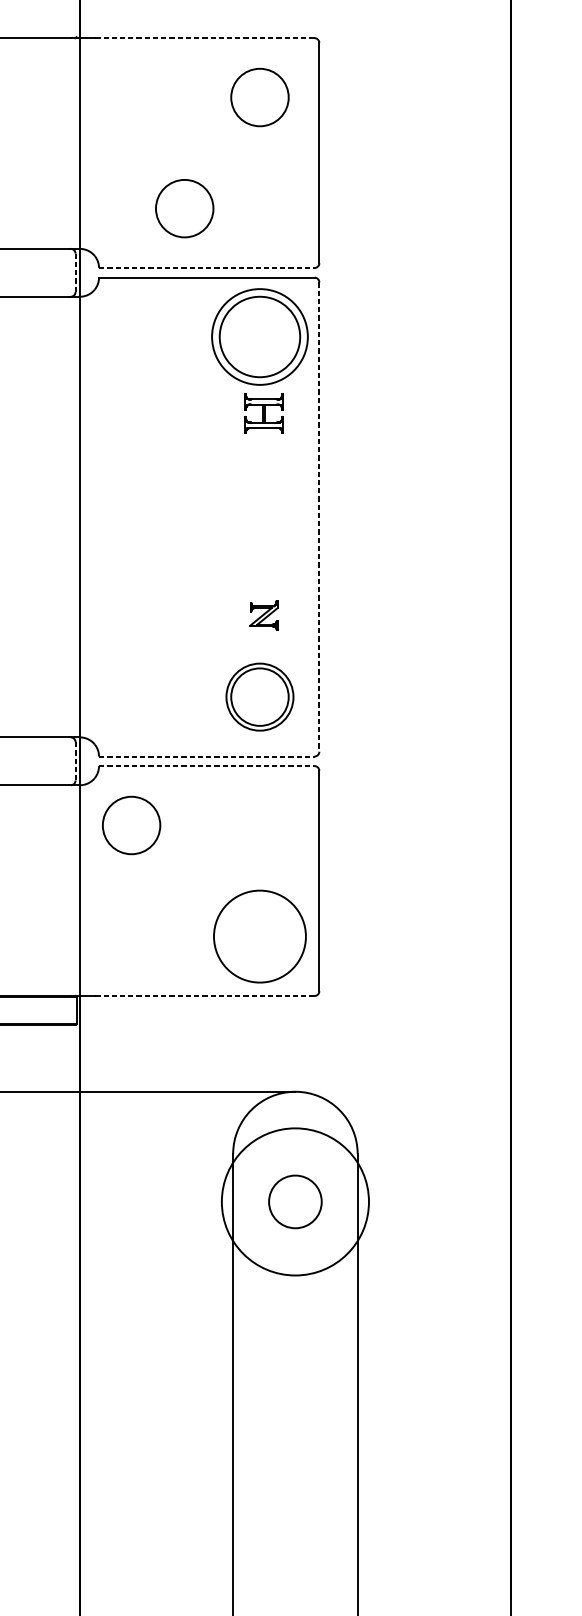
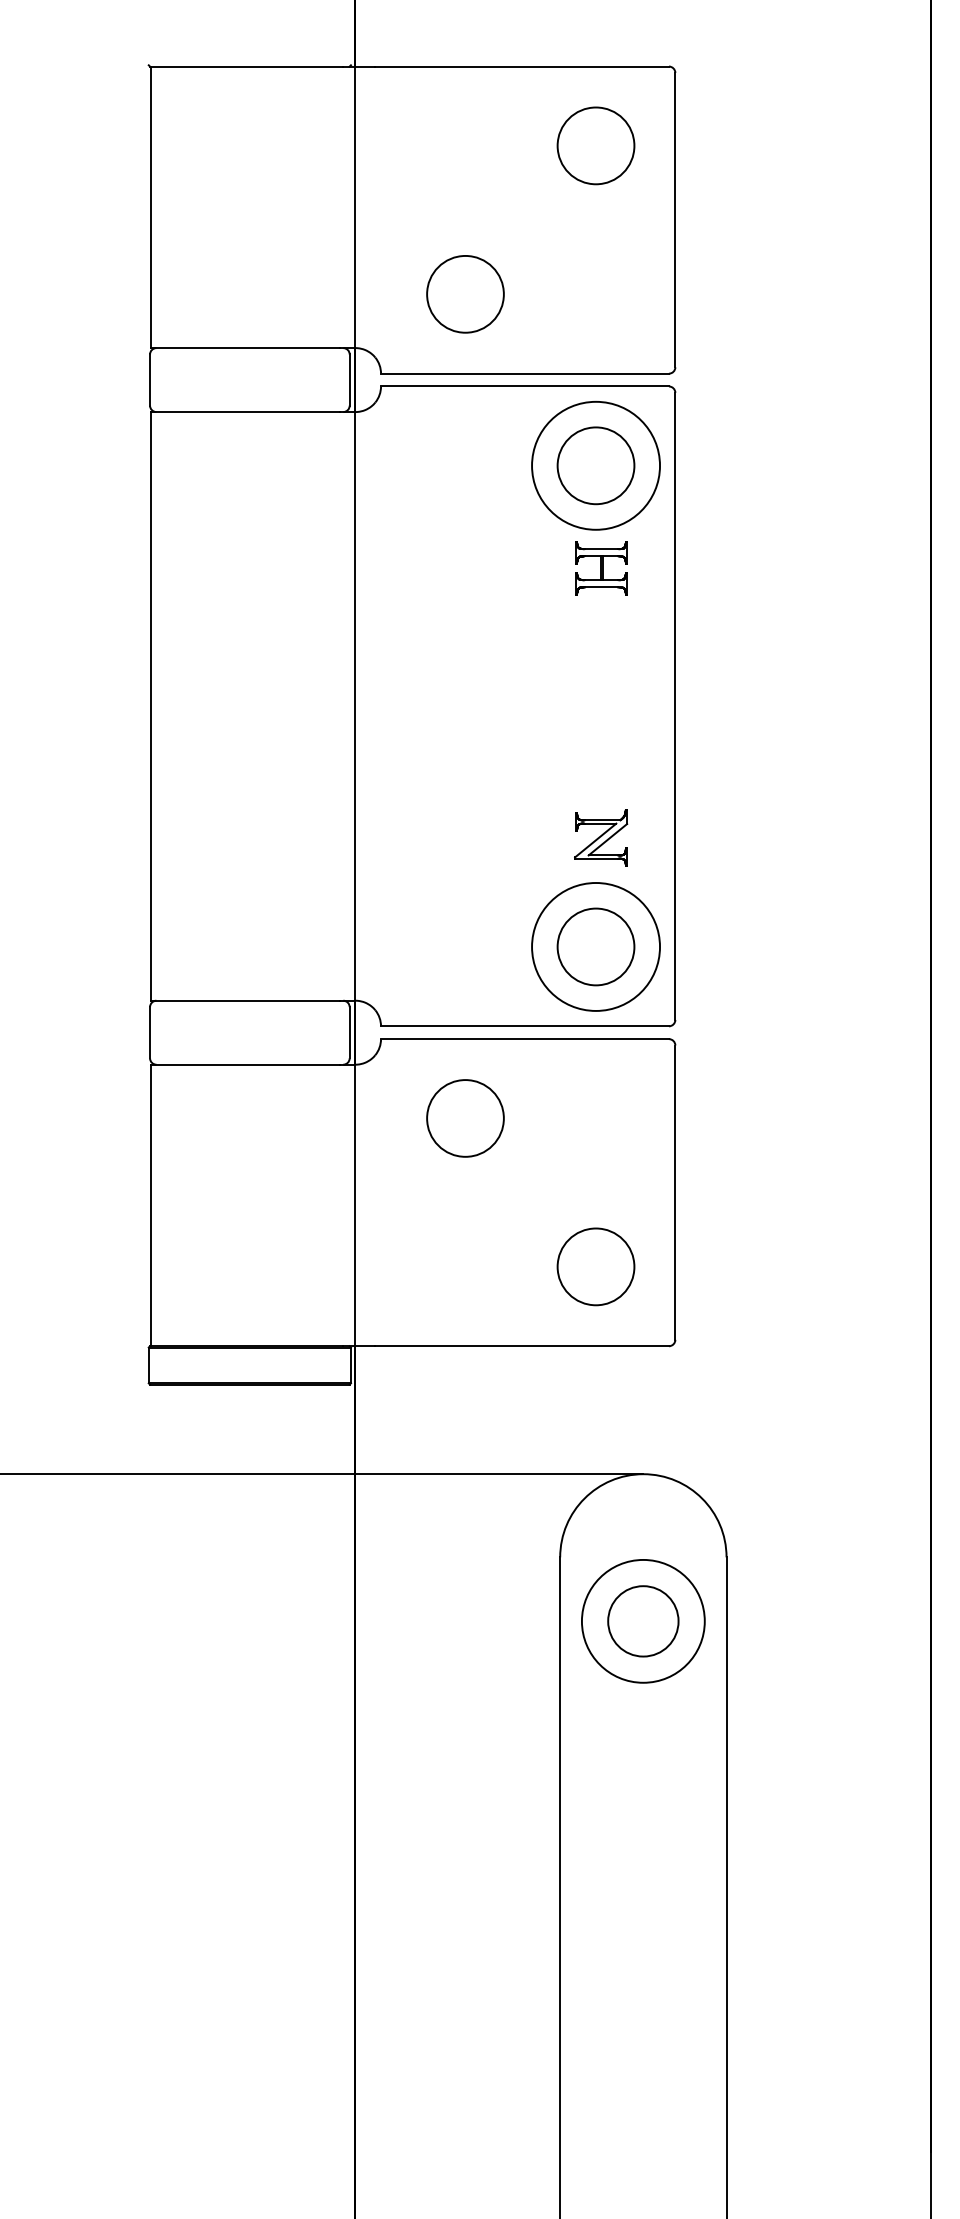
line: (204, 38) -> (522, 66), dashed -> solid
circle: (184, 208) -> (465, 294), moved
line: (207, 267) -> (525, 373), dashed -> solid
line: (75, 273) -> (349, 380), dashed -> solid
circle: (259, 336) -> (595, 465), size x0.71
line: (319, 517) -> (675, 706), dashed -> solid
part: (264, 615) -> (601, 837), size x1.43
circle: (260, 696) -> (596, 946), size x1.43
line: (207, 756) -> (525, 1026), dashed -> solid
line: (75, 761) -> (349, 1032), dashed -> solid
line: (207, 766) -> (525, 1039), dashed -> solid
circle: (131, 825) -> (465, 1118), moved
circle: (259, 936) -> (595, 1266), size x0.62
line: (204, 996) -> (522, 1346), dashed -> solid
circle: (294, 1201) -> (642, 1620), size x0.62

